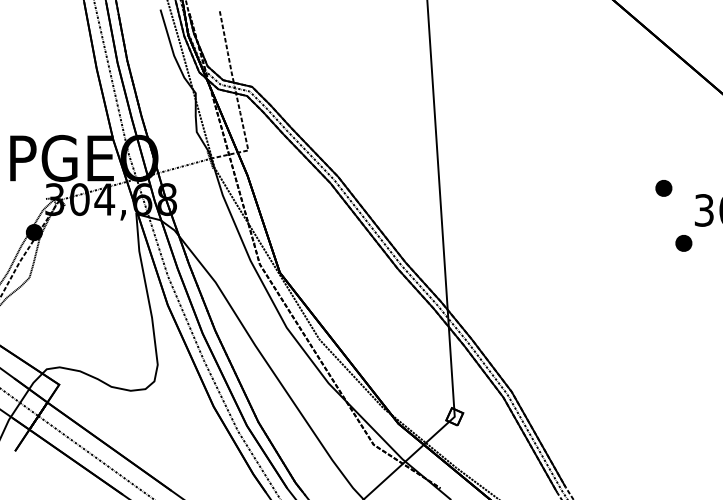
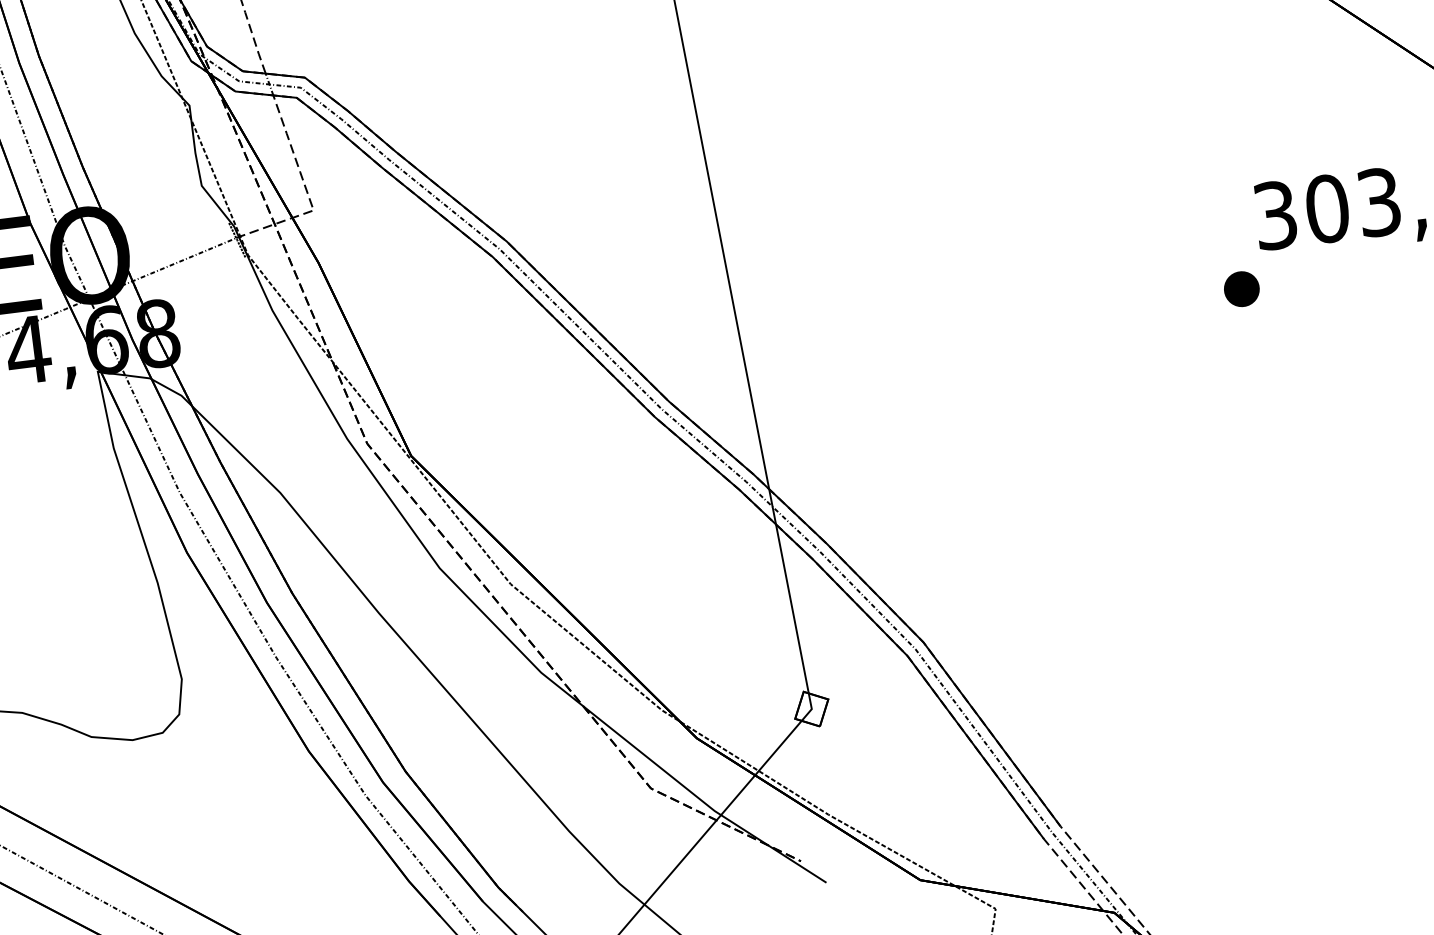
part: (663, 188) -> (1185, 180), removed

